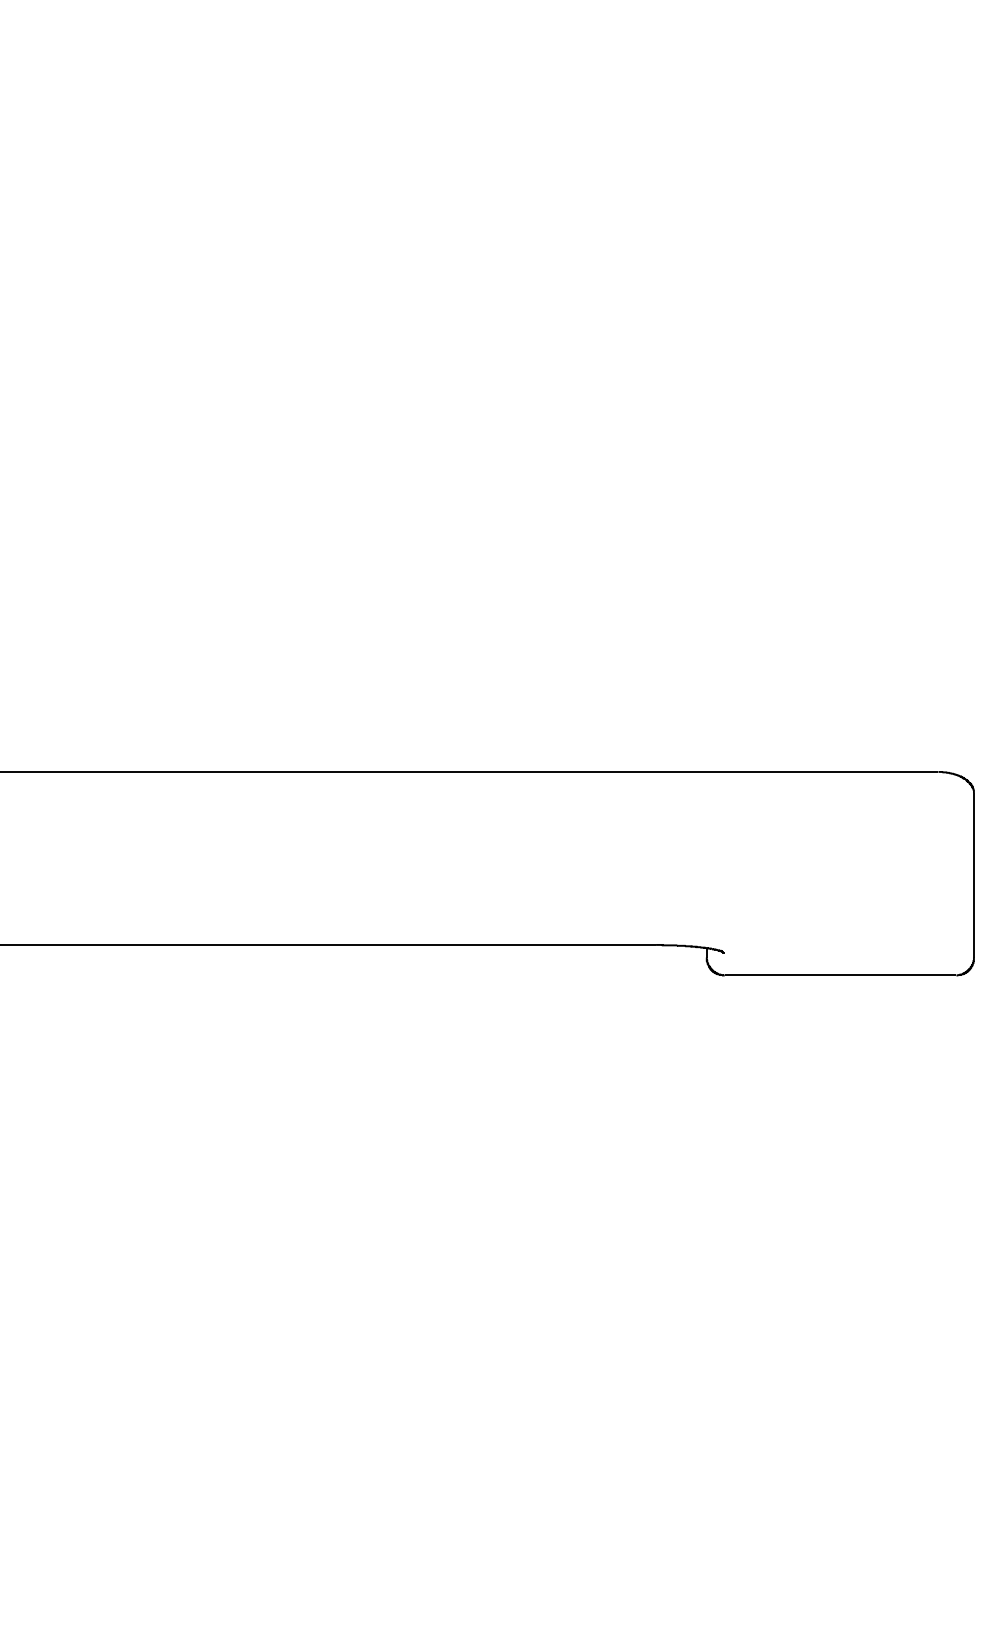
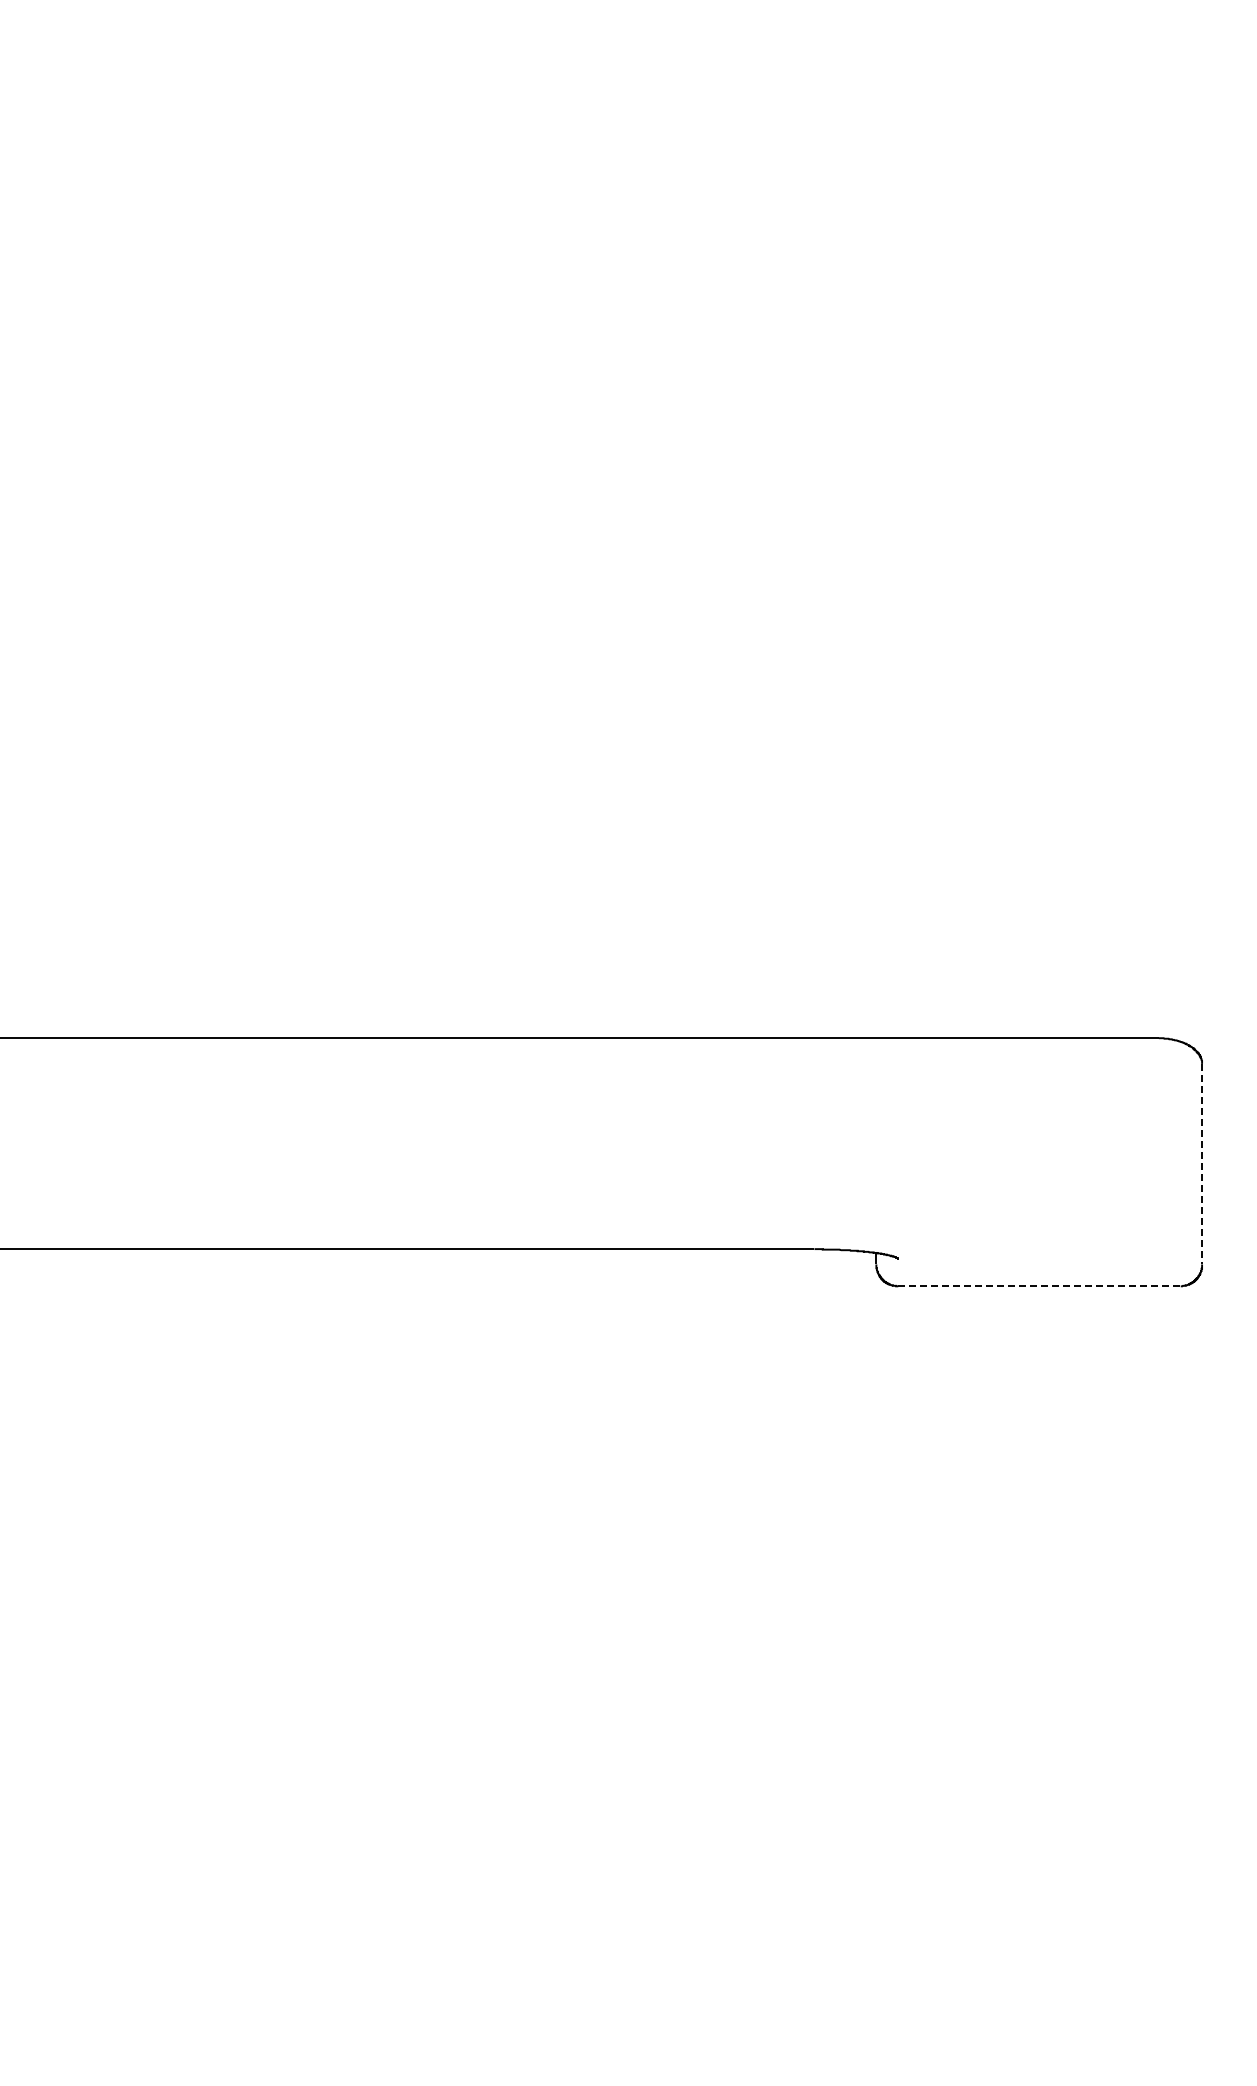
line: (974, 875) -> (1202, 1164), solid -> dashed
line: (841, 975) -> (1040, 1286), solid -> dashed

